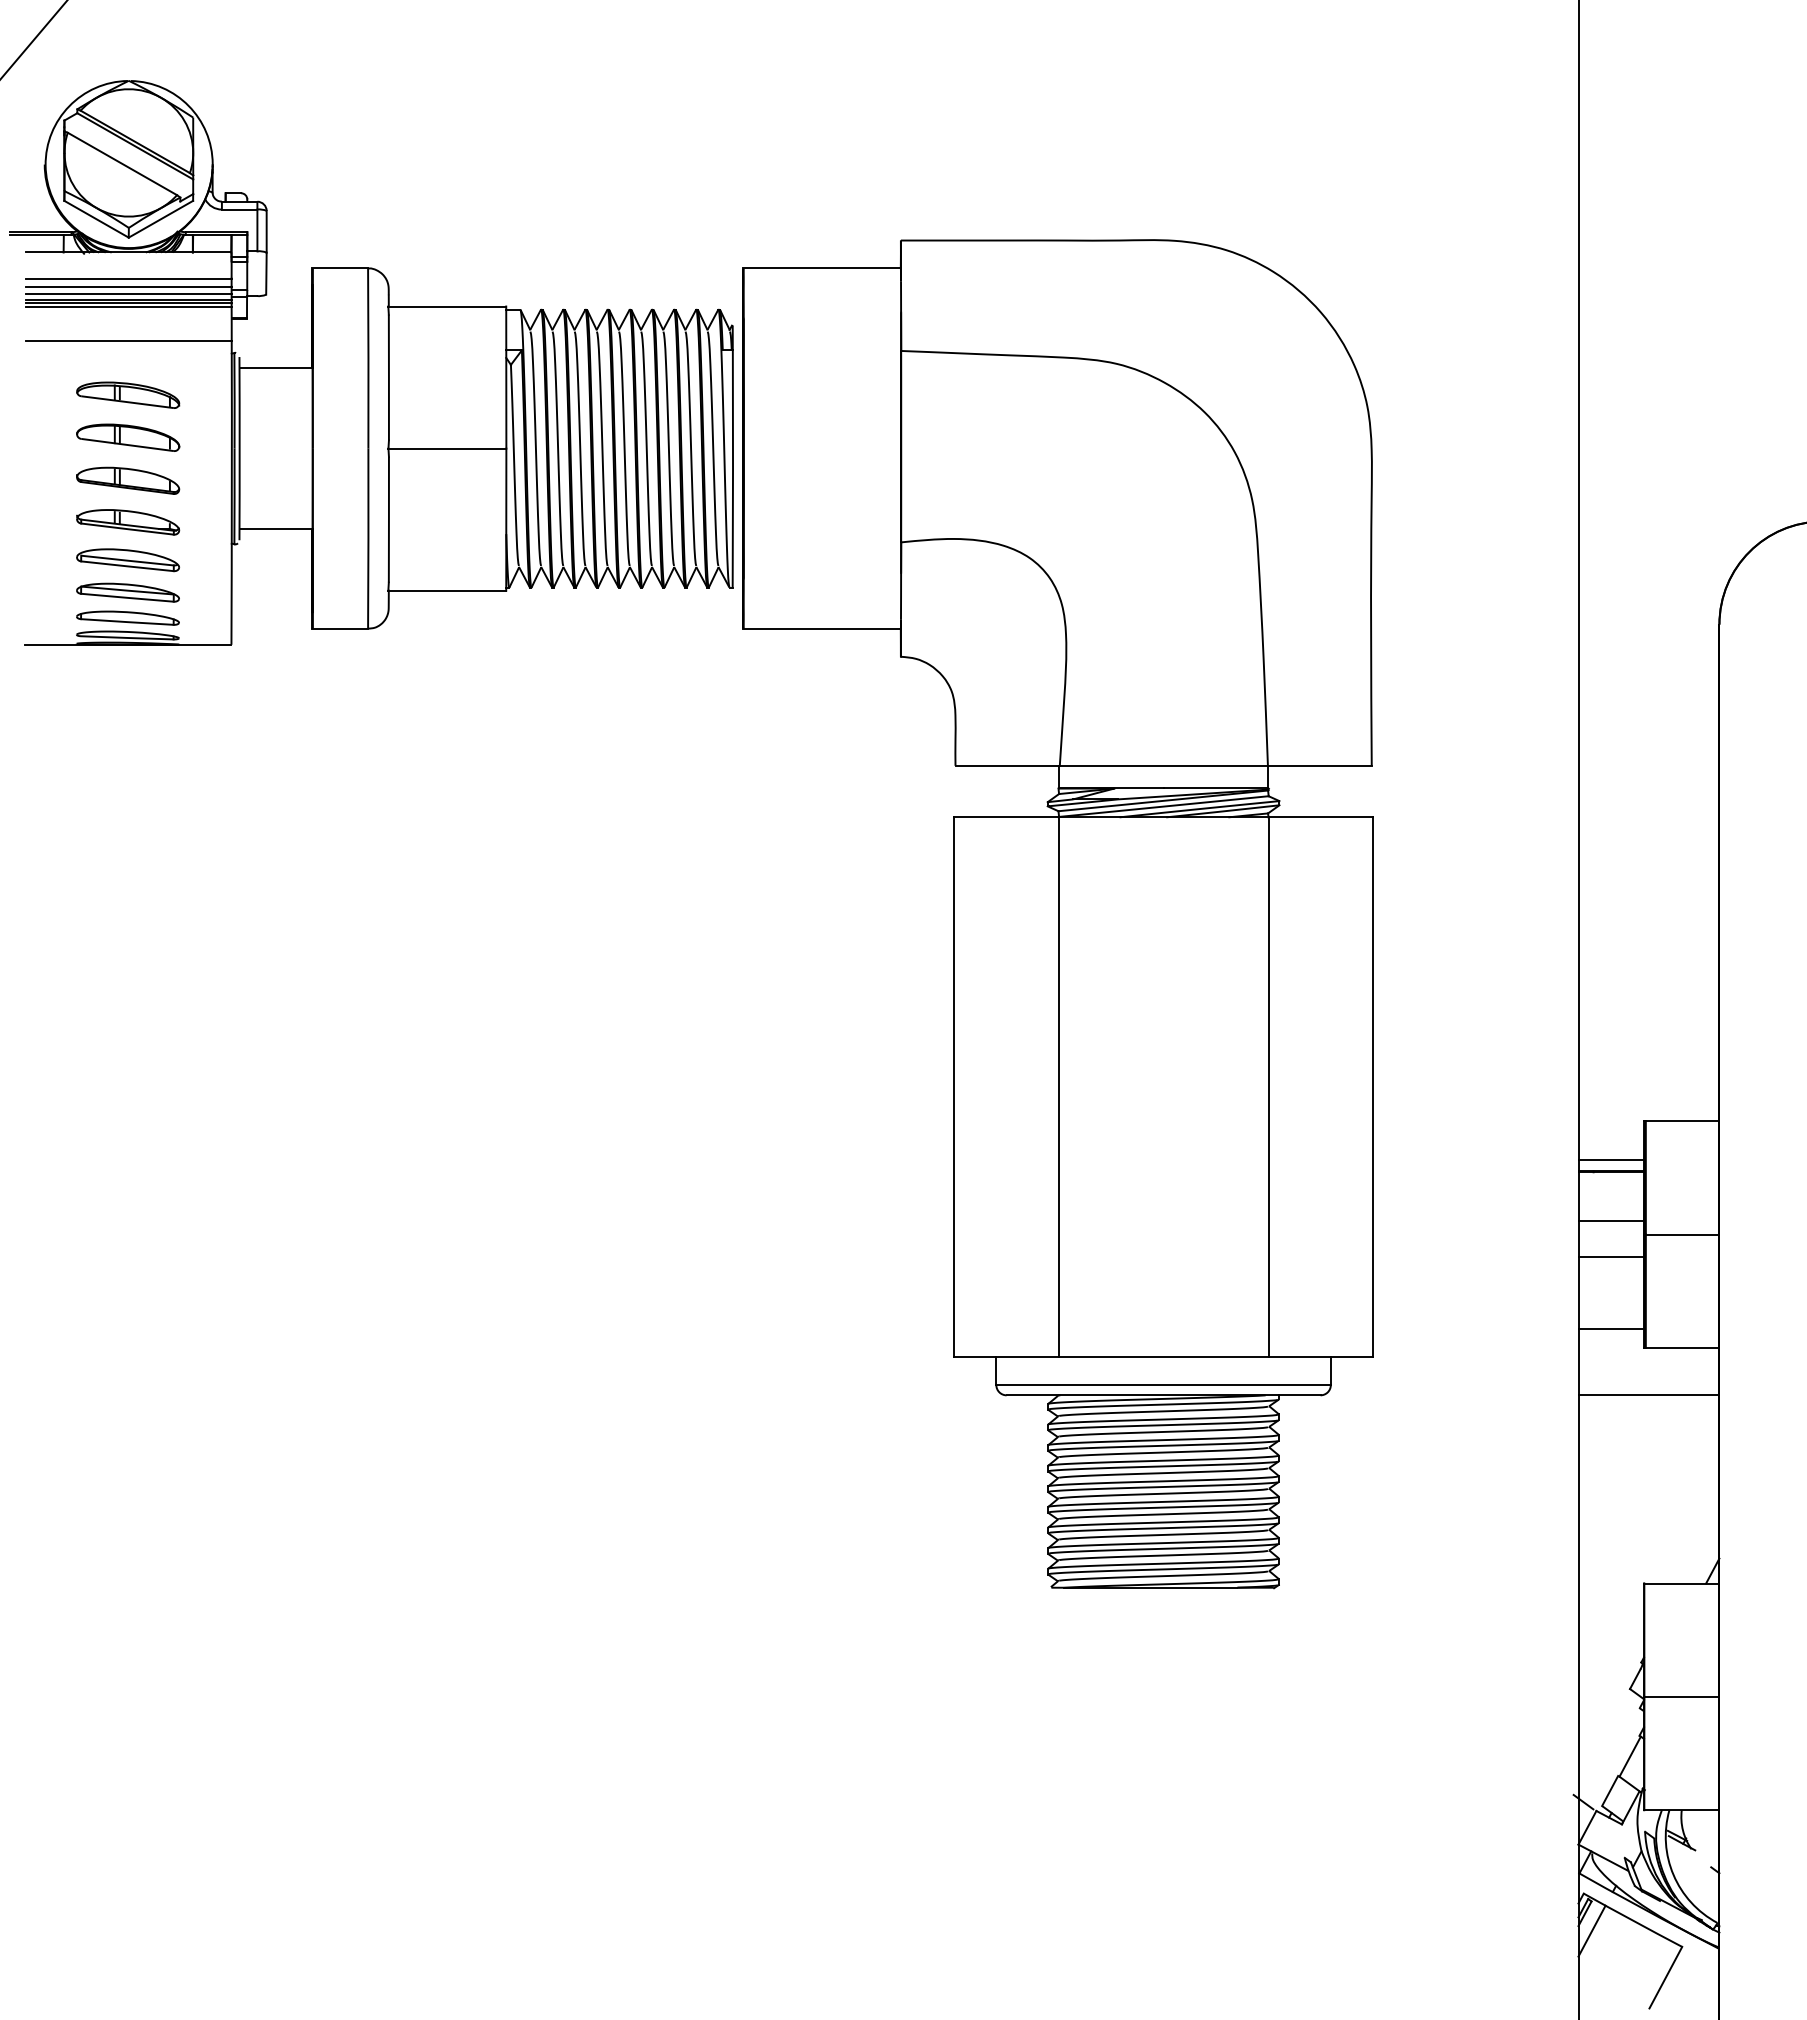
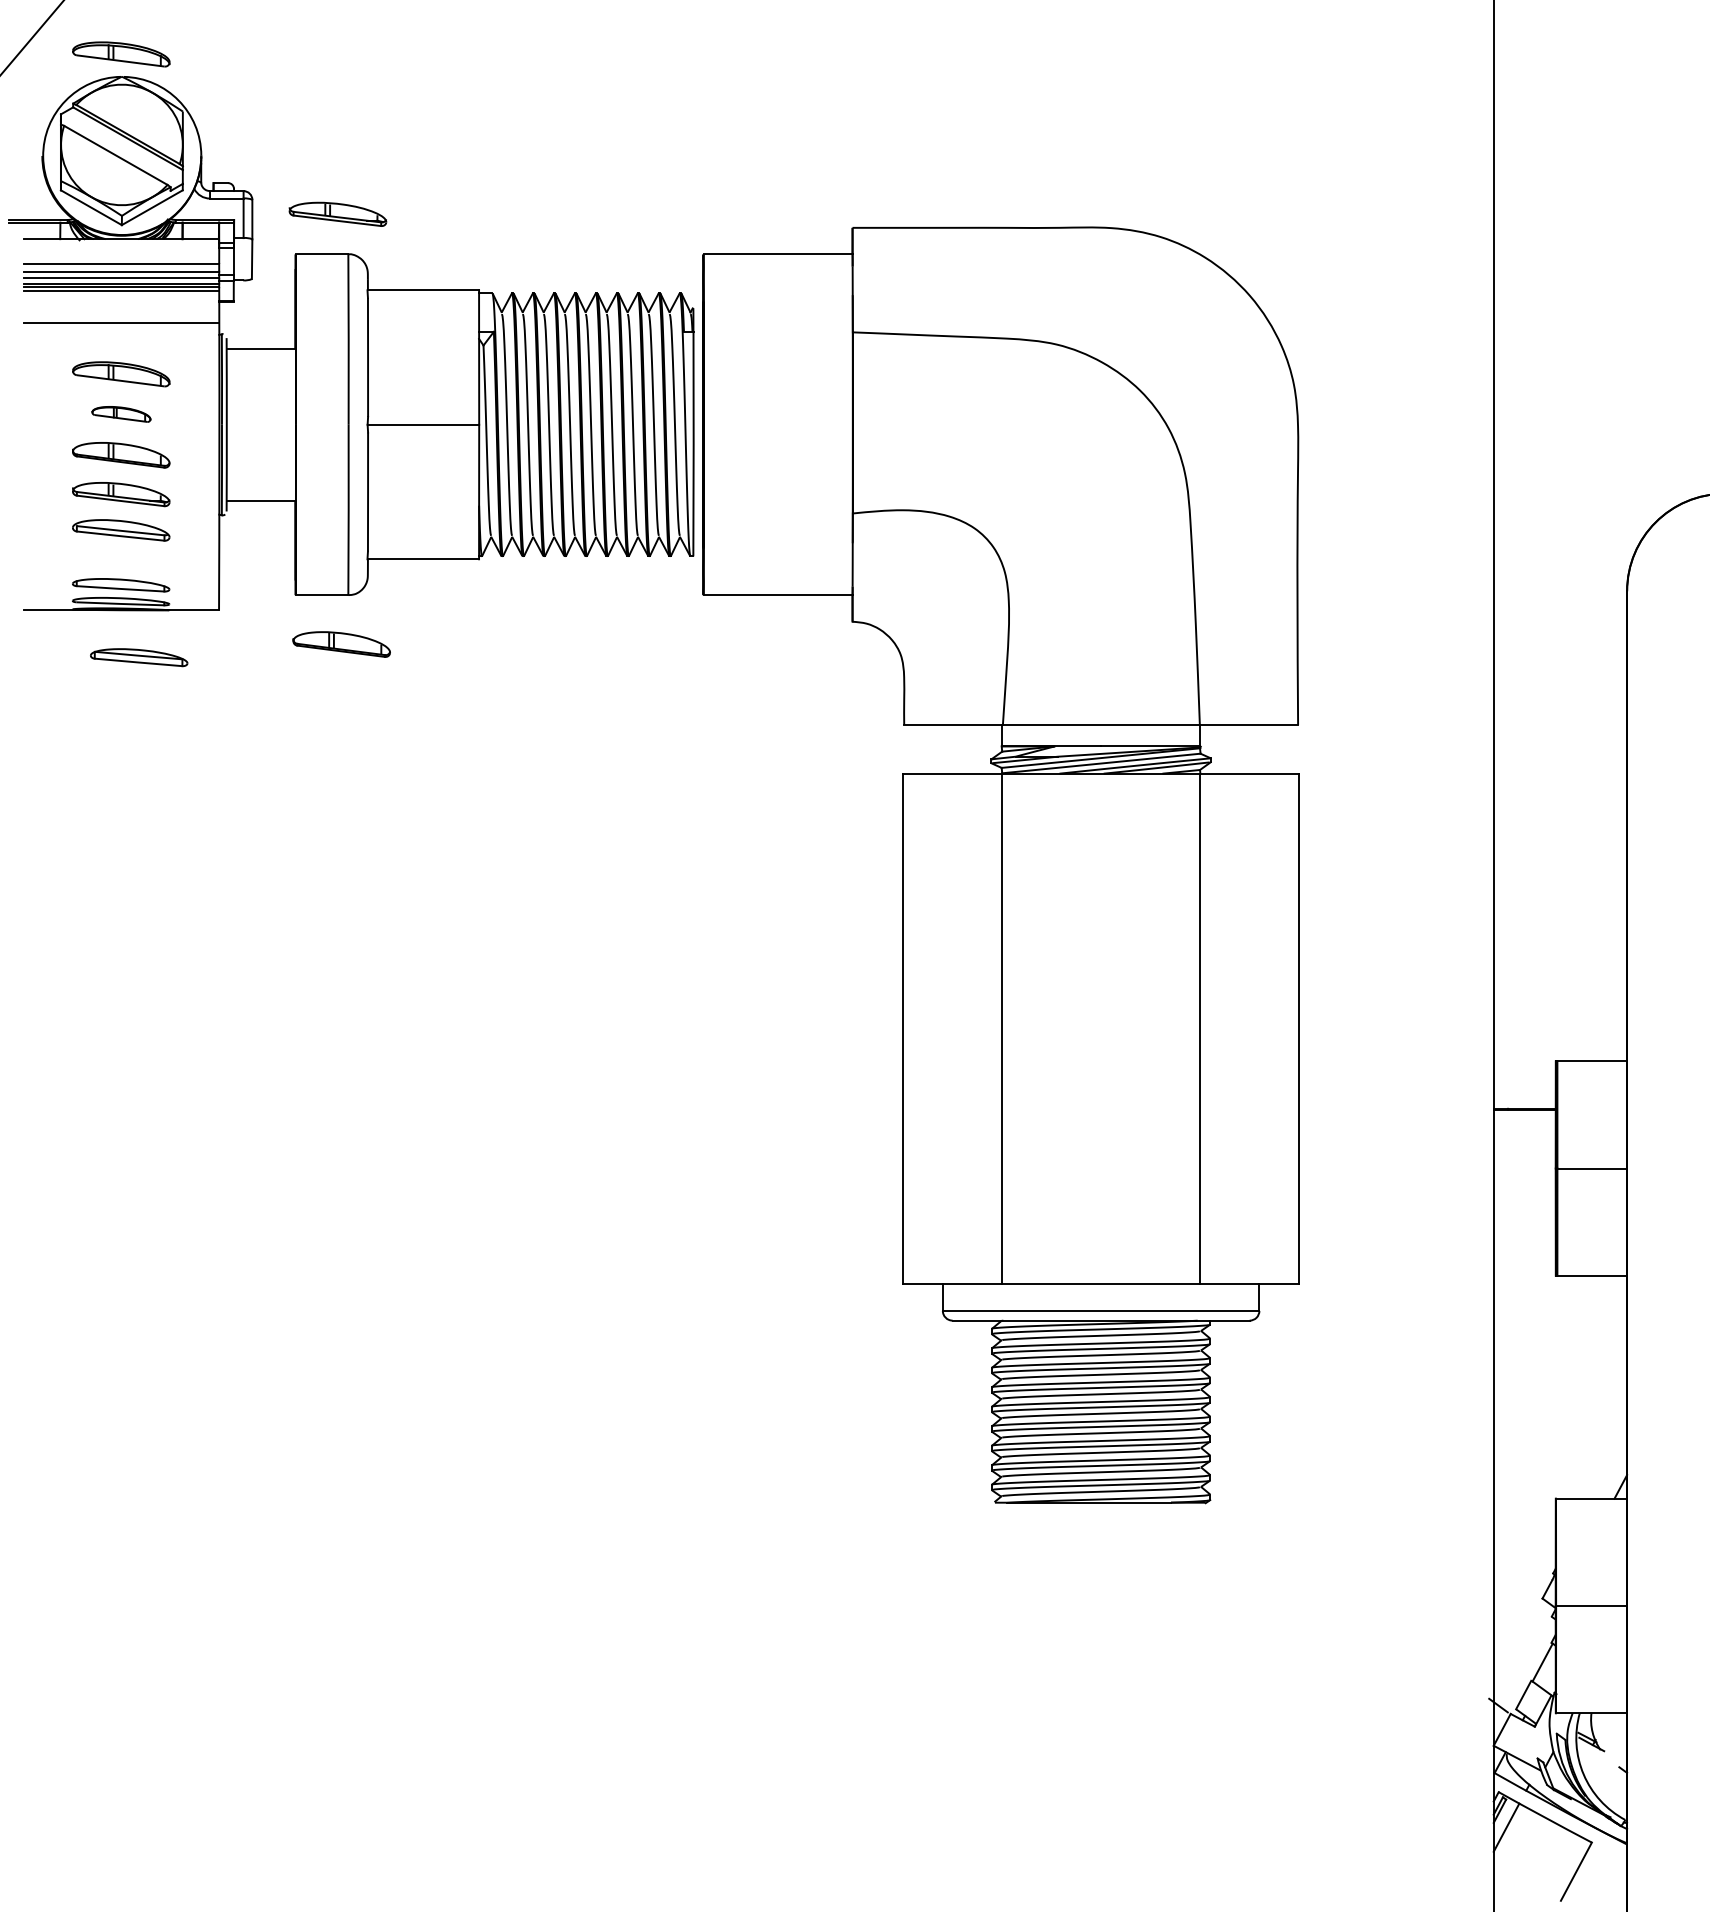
part: (128, 56) -> (121, 53), added
part: (357, 226) -> (338, 214), added
part: (128, 437) -> (121, 414), size x0.6
part: (127, 592) -> (138, 657), moved
part: (361, 680) -> (342, 644), added
line: (1611, 1160) -> (1524, 1098), removed
line: (1610, 1220) -> (1524, 1155), removed
line: (1611, 1257) -> (1524, 1190), removed
line: (1611, 1329) -> (1524, 1258), removed
line: (1648, 1395) -> (1559, 1320), removed

